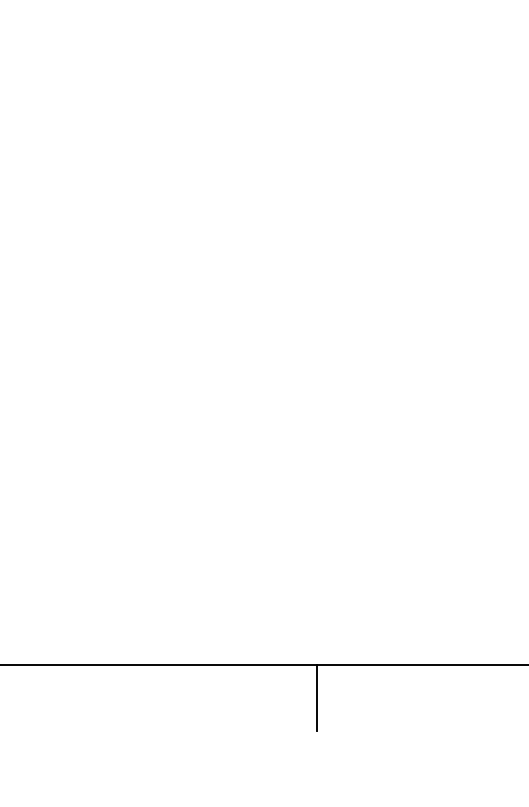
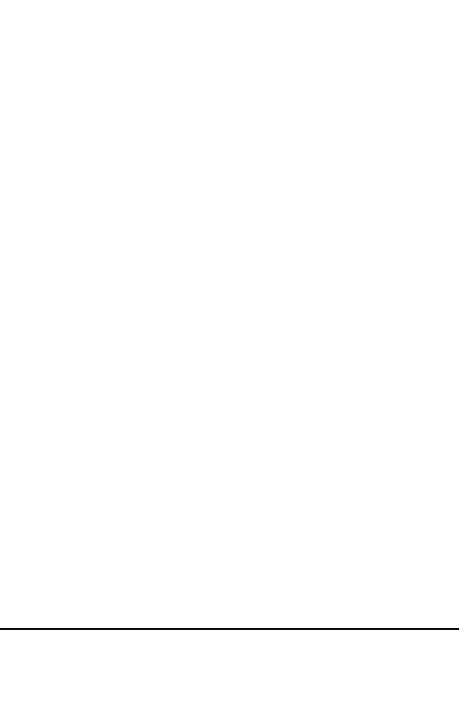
line: (317, 698) -> (255, 654), removed

